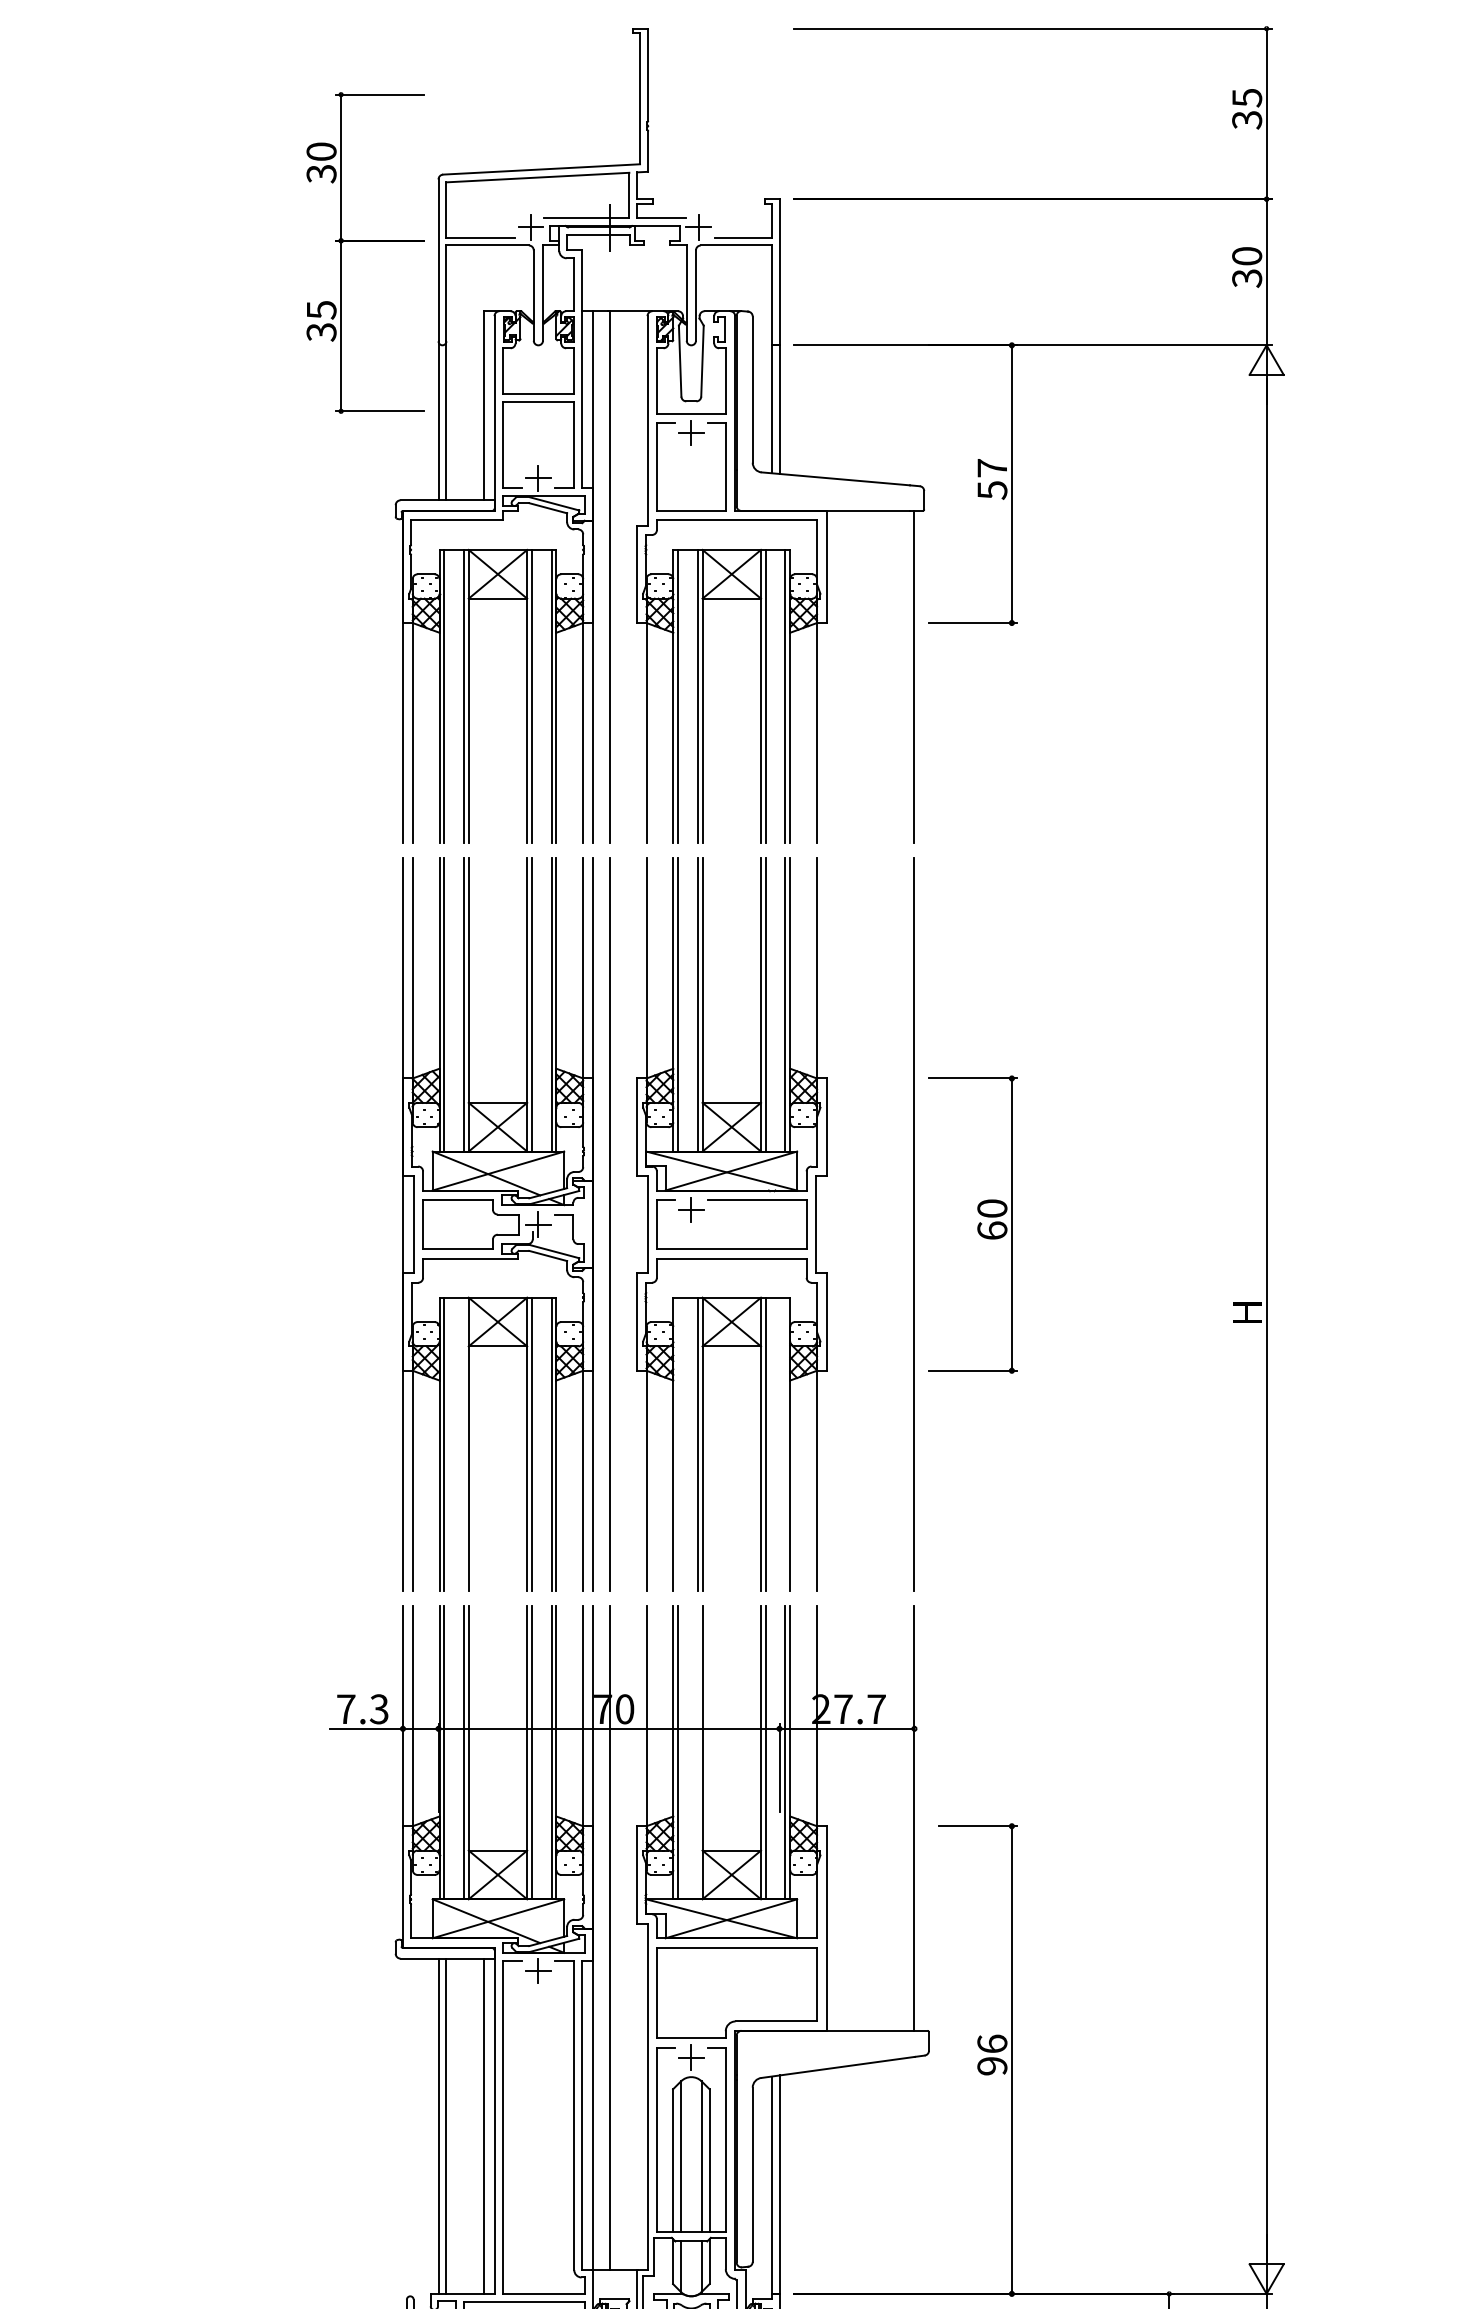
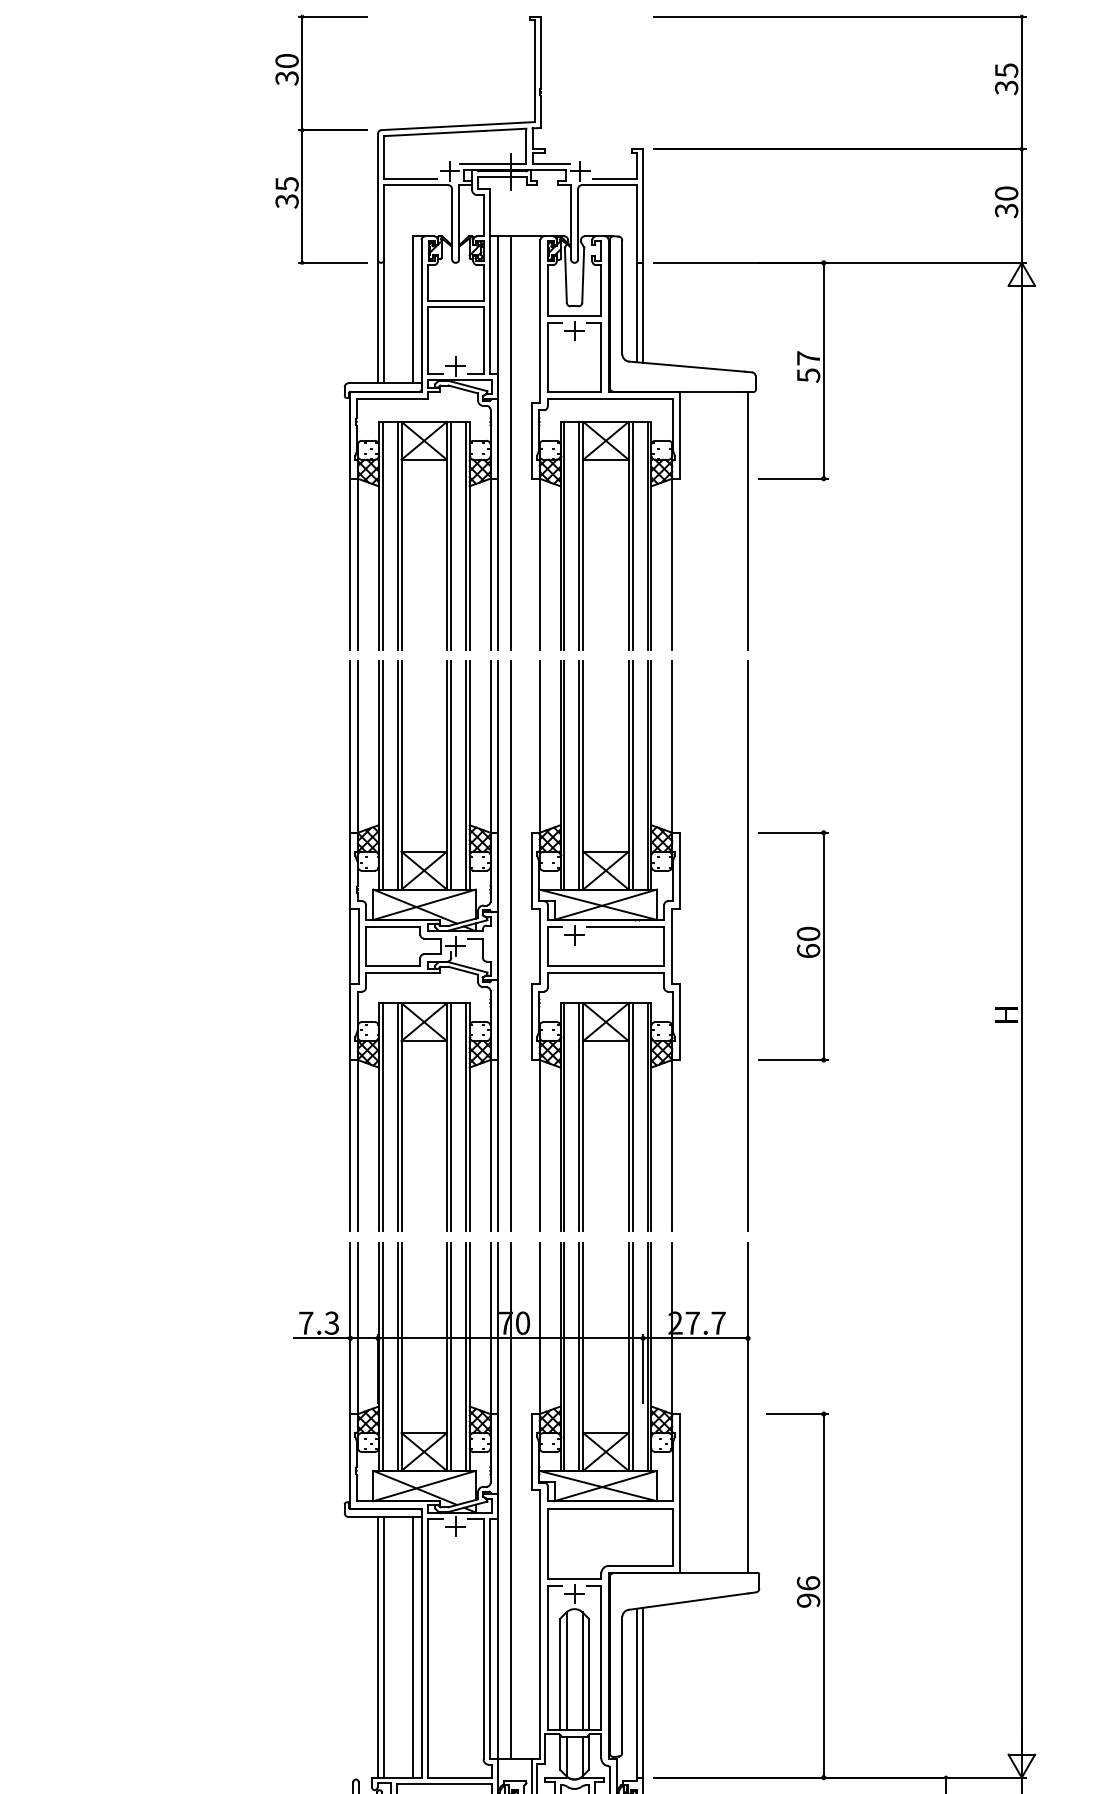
part: (365, 241) -> (321, 130), moved
line: (463, 1444) -> (397, 1117), added
line: (678, 1444) -> (564, 1117), added
line: (785, 1444) -> (647, 1117), added
line: (697, 1752) -> (579, 1356), added

